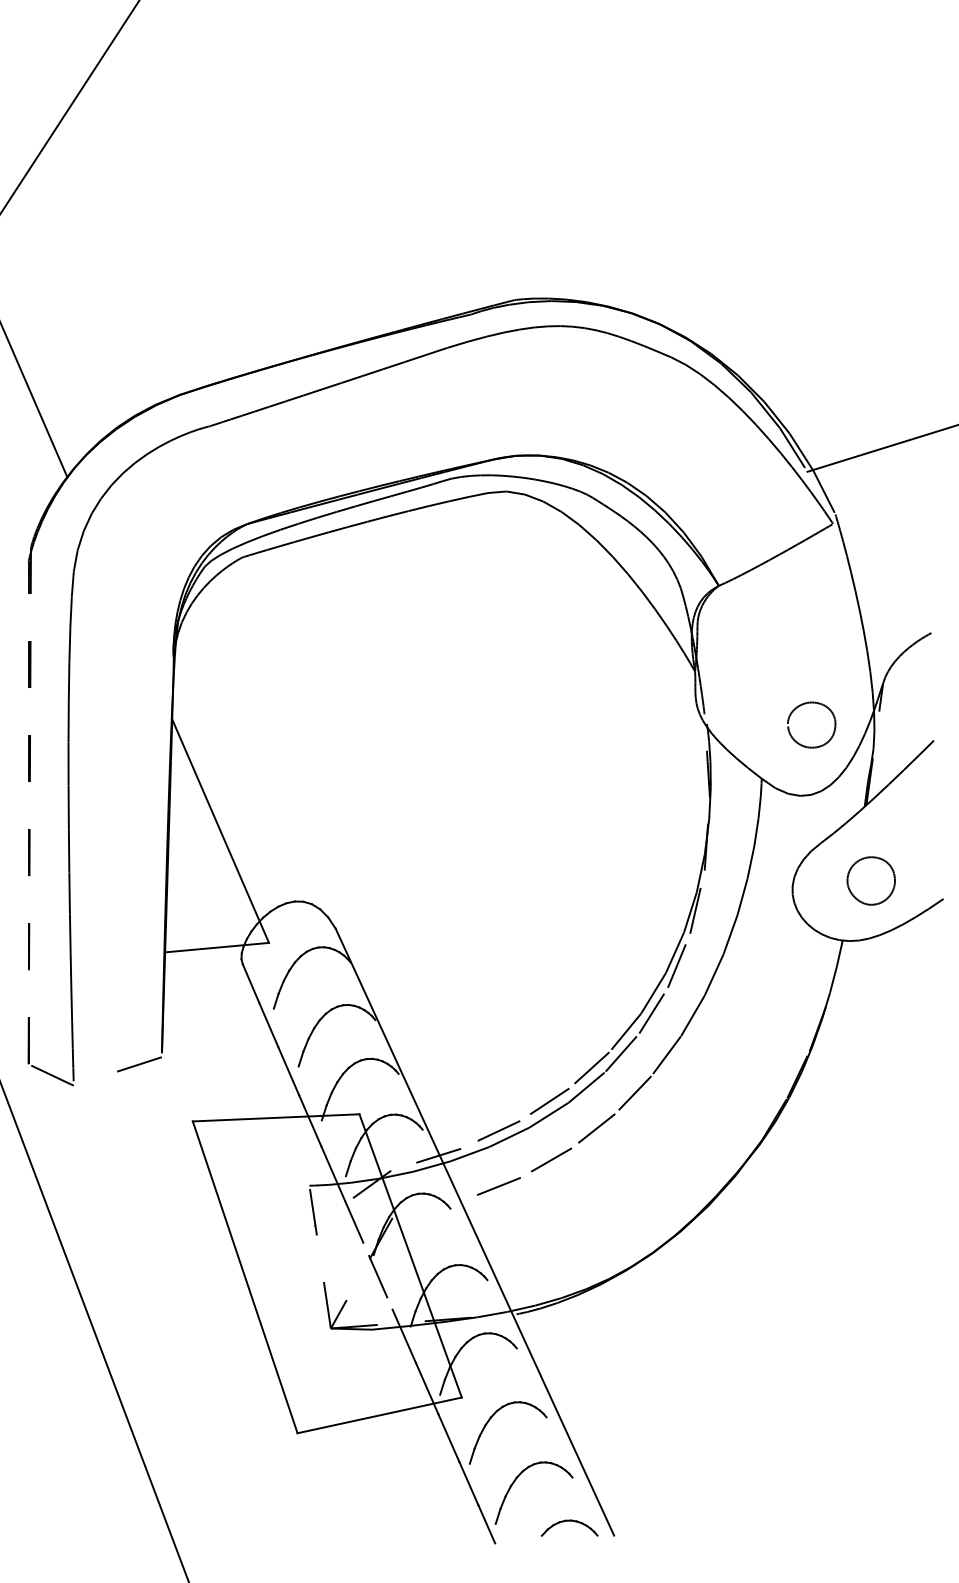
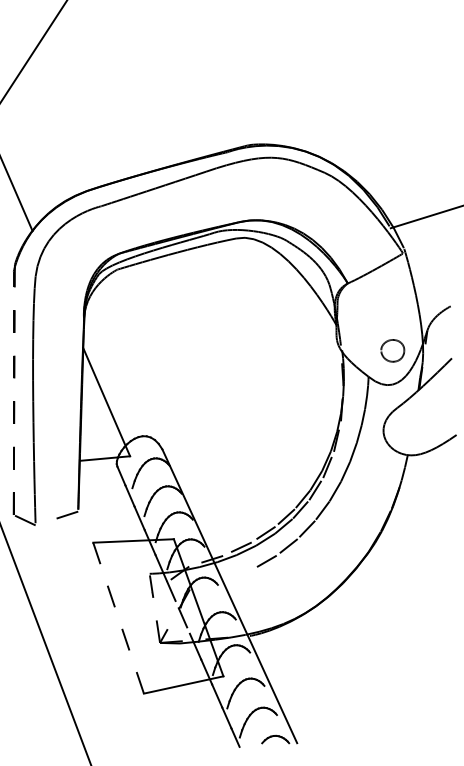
part: (871, 879) -> (421, 425), removed
line: (490, 1189) -> (237, 575), removed
line: (245, 1278) -> (118, 618), solid -> dashed

